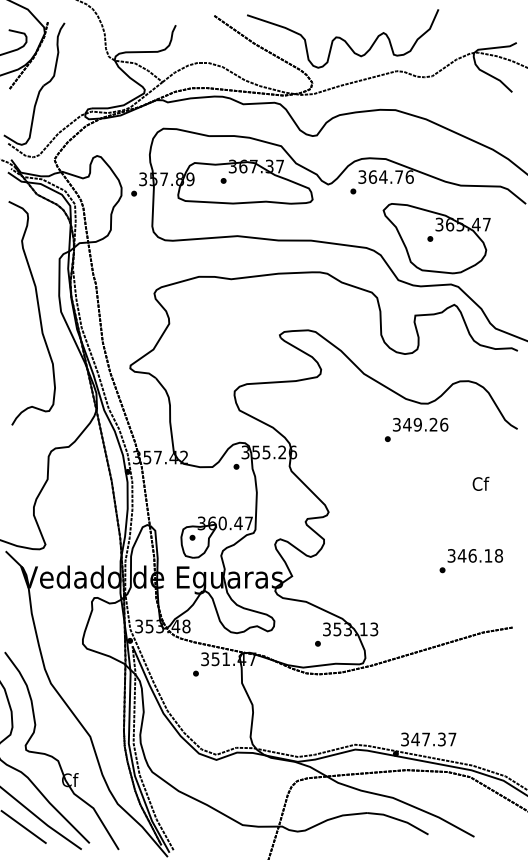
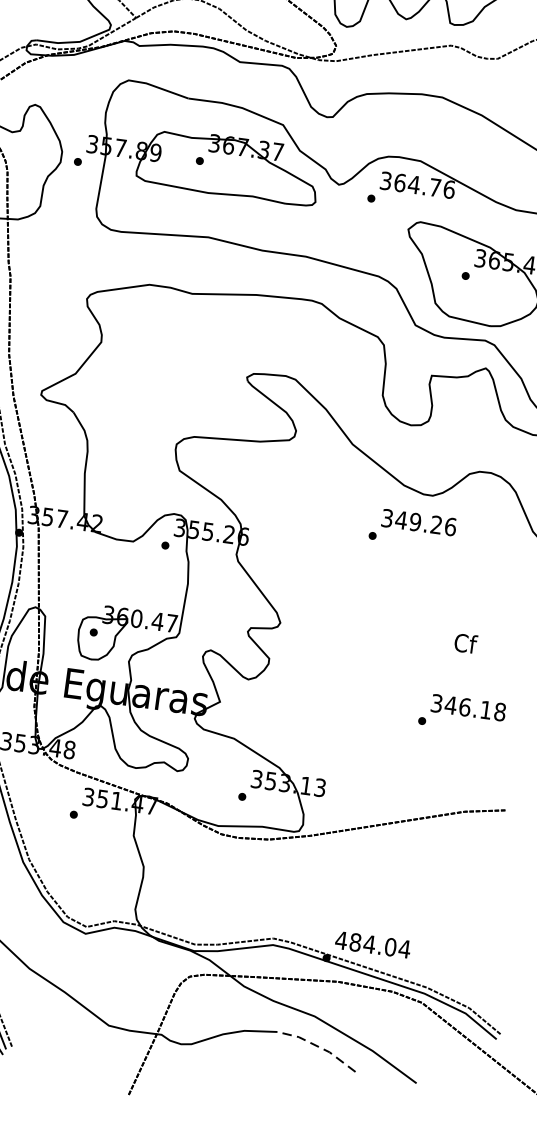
text: (480, 483) -> (465, 642), moved
text: (428, 739) -> (372, 944), 347.37 -> 484.04
line: (399, 819) -> (319, 1046), solid -> dashed

